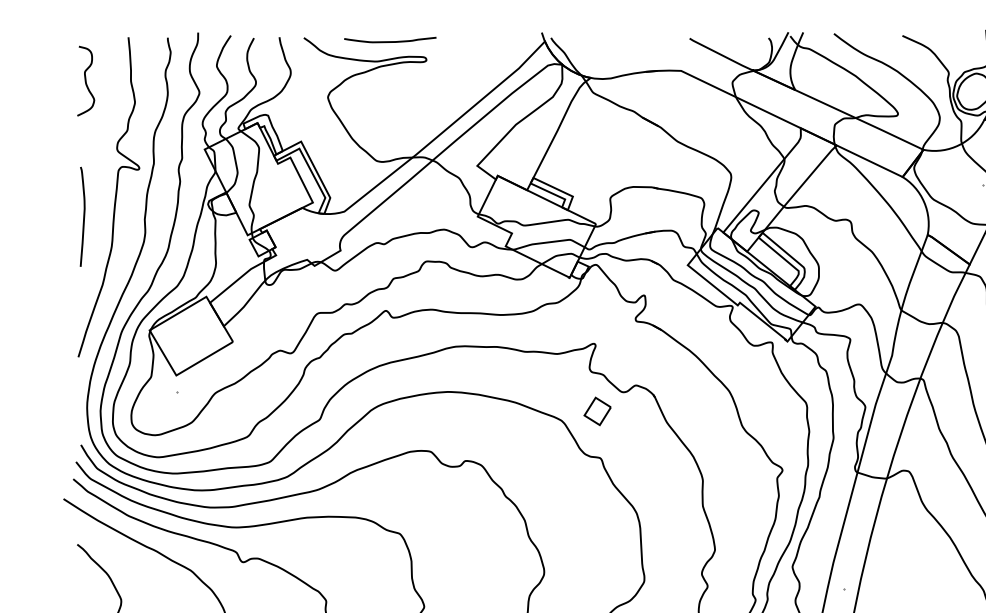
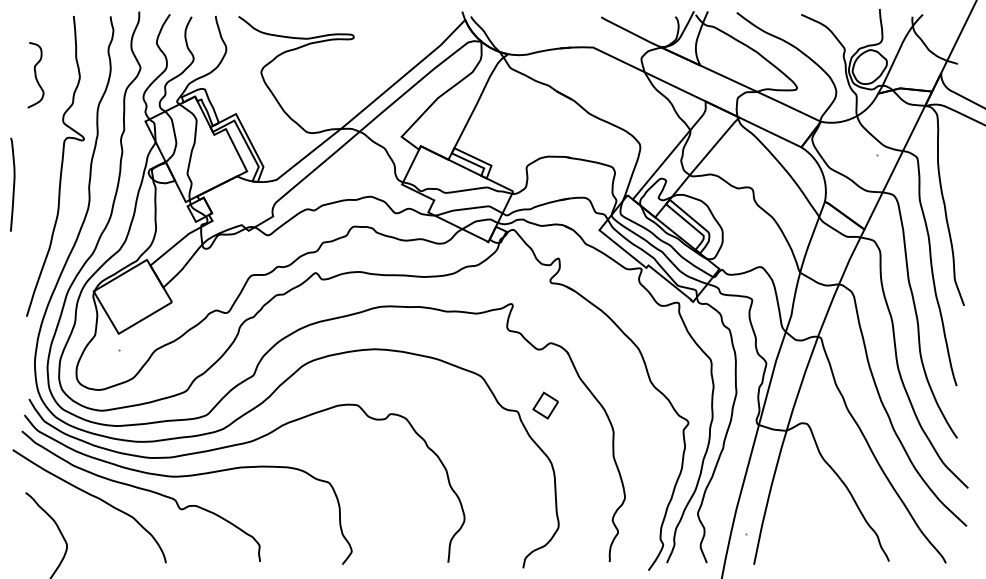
curve: (389, 41) -> (319, 19), removed
curve: (85, 81) -> (35, 75), moved
curve: (83, 216) -> (13, 184), moved
part: (597, 411) -> (545, 405), moved

